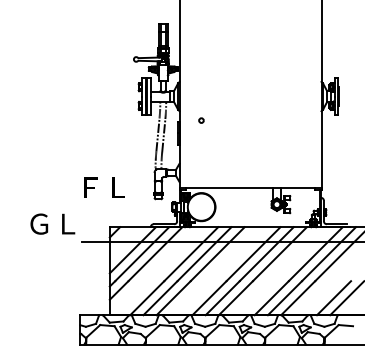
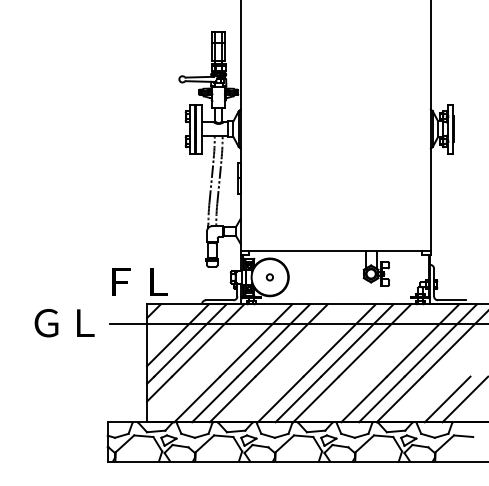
circle: (201, 120) -> (269, 277), moved
text: (104, 187) -> (139, 281), moved
text: (52, 224) -> (64, 323), moved

